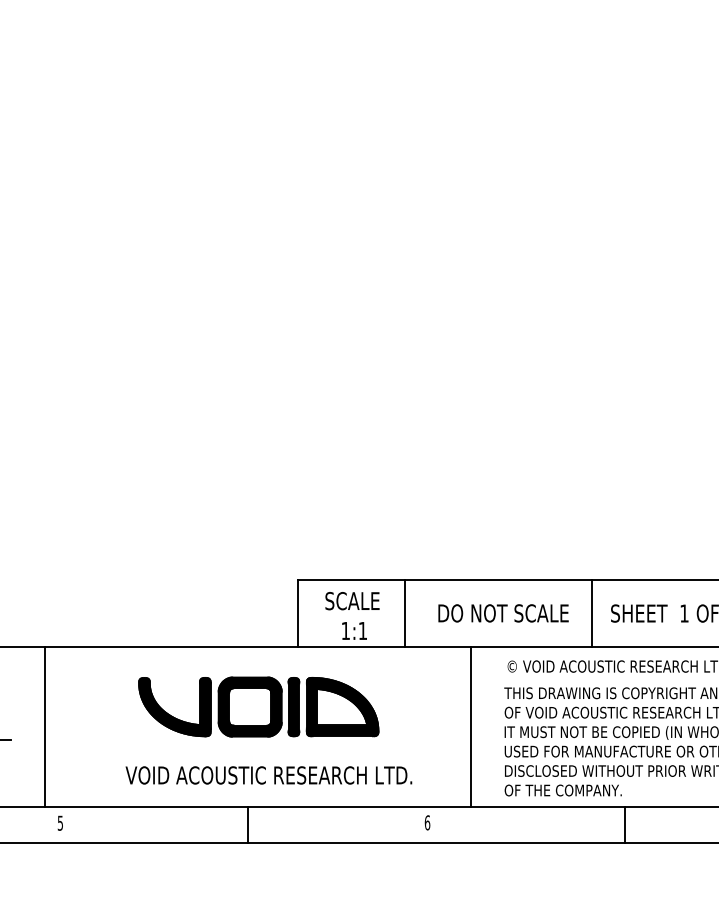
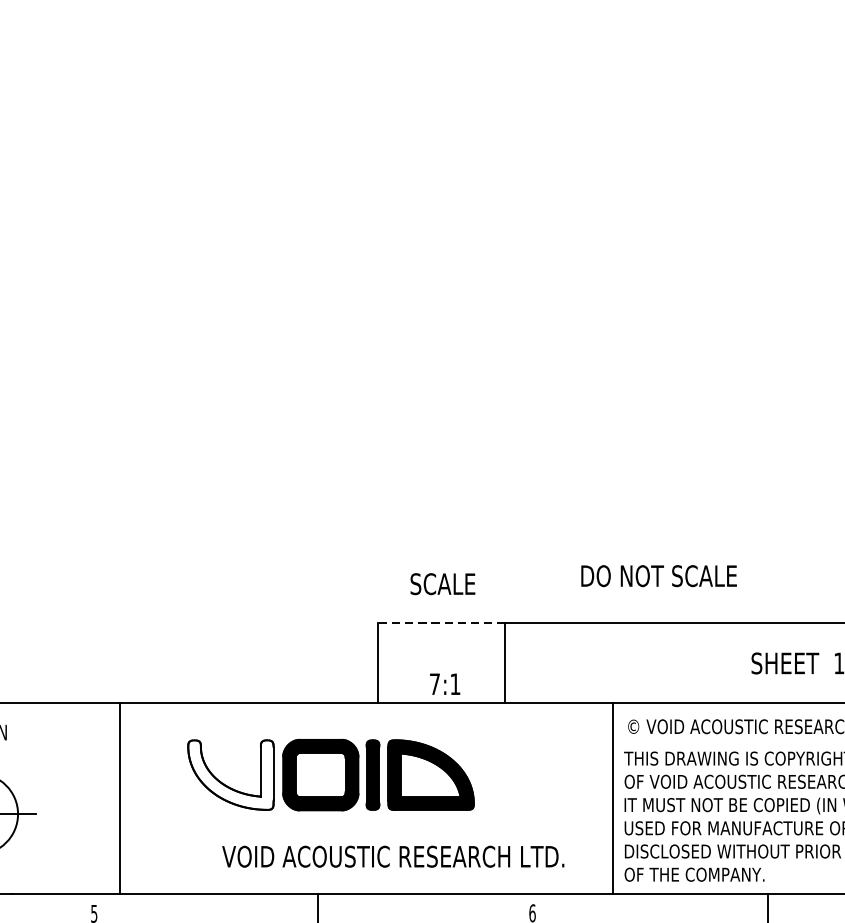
line: (350, 579) -> (440, 622), solid -> dashed
text: (352, 601) -> (442, 584), moved
line: (592, 612) -> (729, 662), removed
text: (503, 613) -> (659, 576), moved
text: (345, 630) -> (434, 683), 1:1 -> 7:1
fill: (174, 706) -> (230, 774), removed
line: (44, 726) -> (119, 798), moved
line: (470, 726) -> (612, 798), moved
text: (268, 775) -> (392, 856), moved

